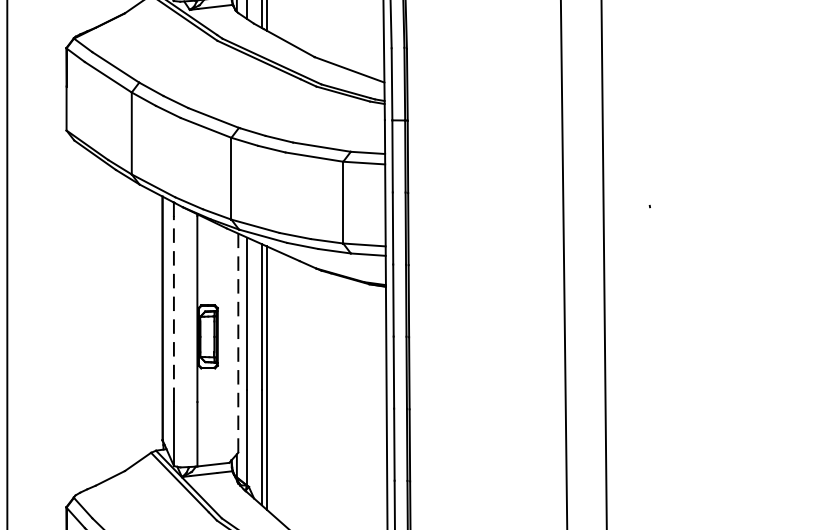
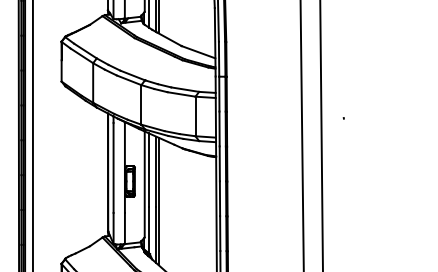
line: (173, 308) -> (113, 167), dashed -> solid
line: (237, 341) -> (144, 183), dashed -> solid

